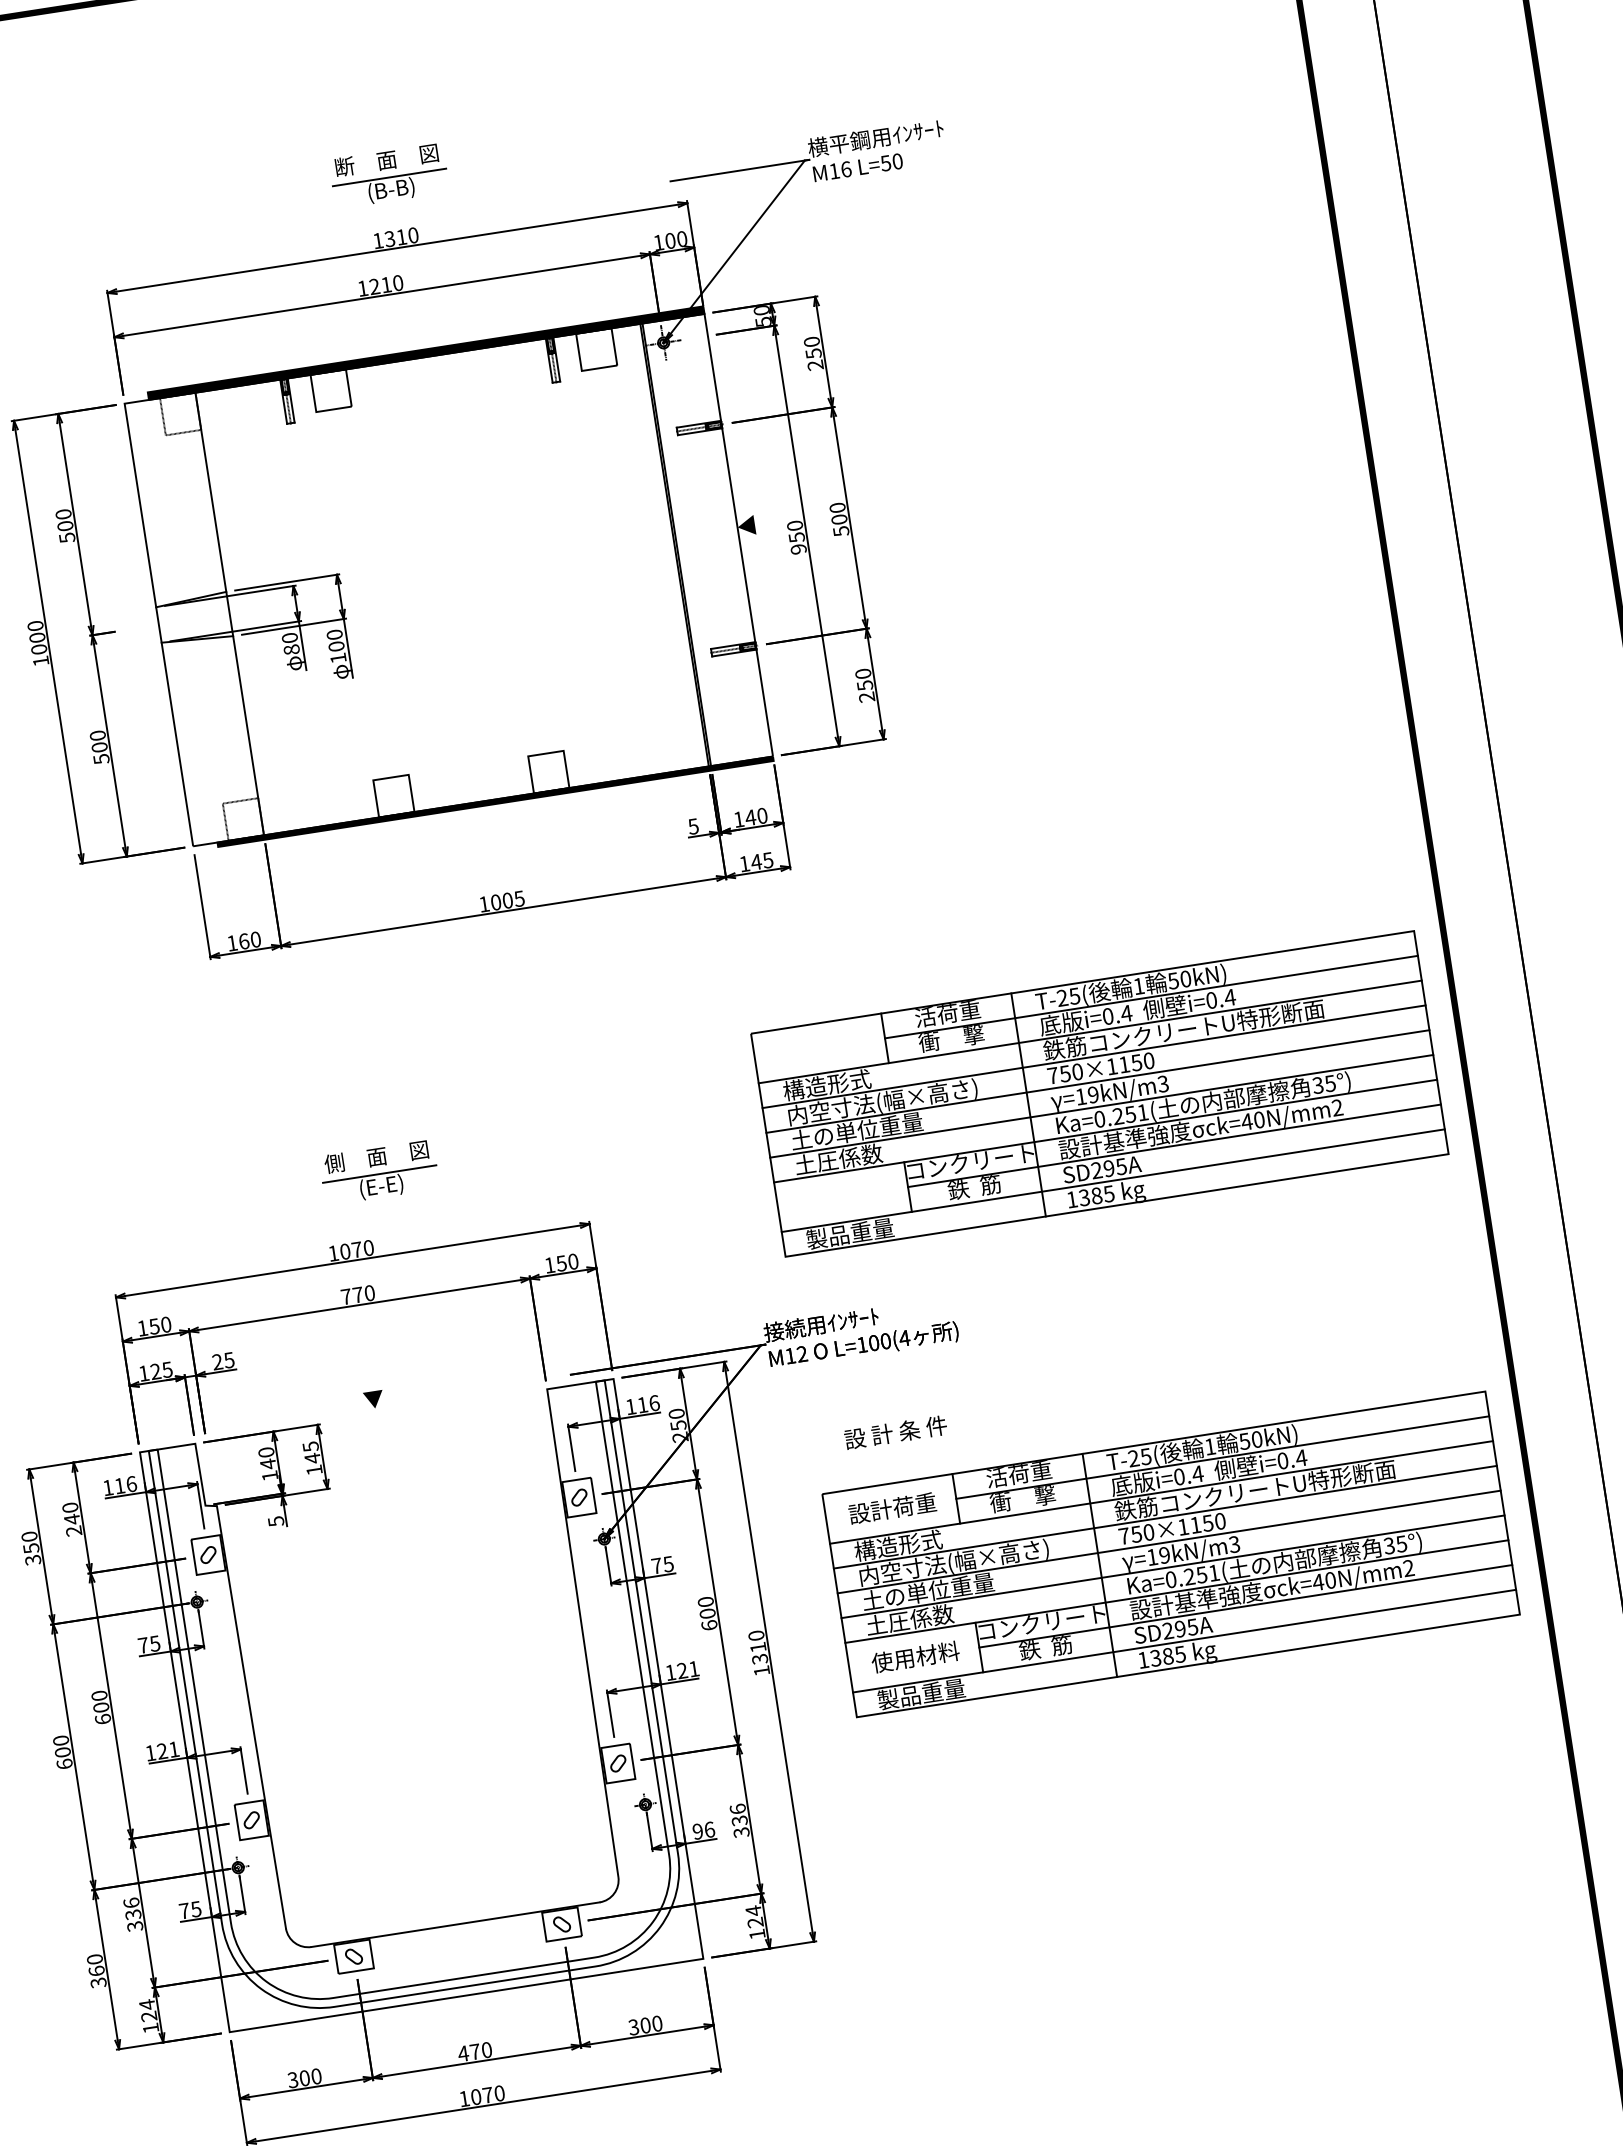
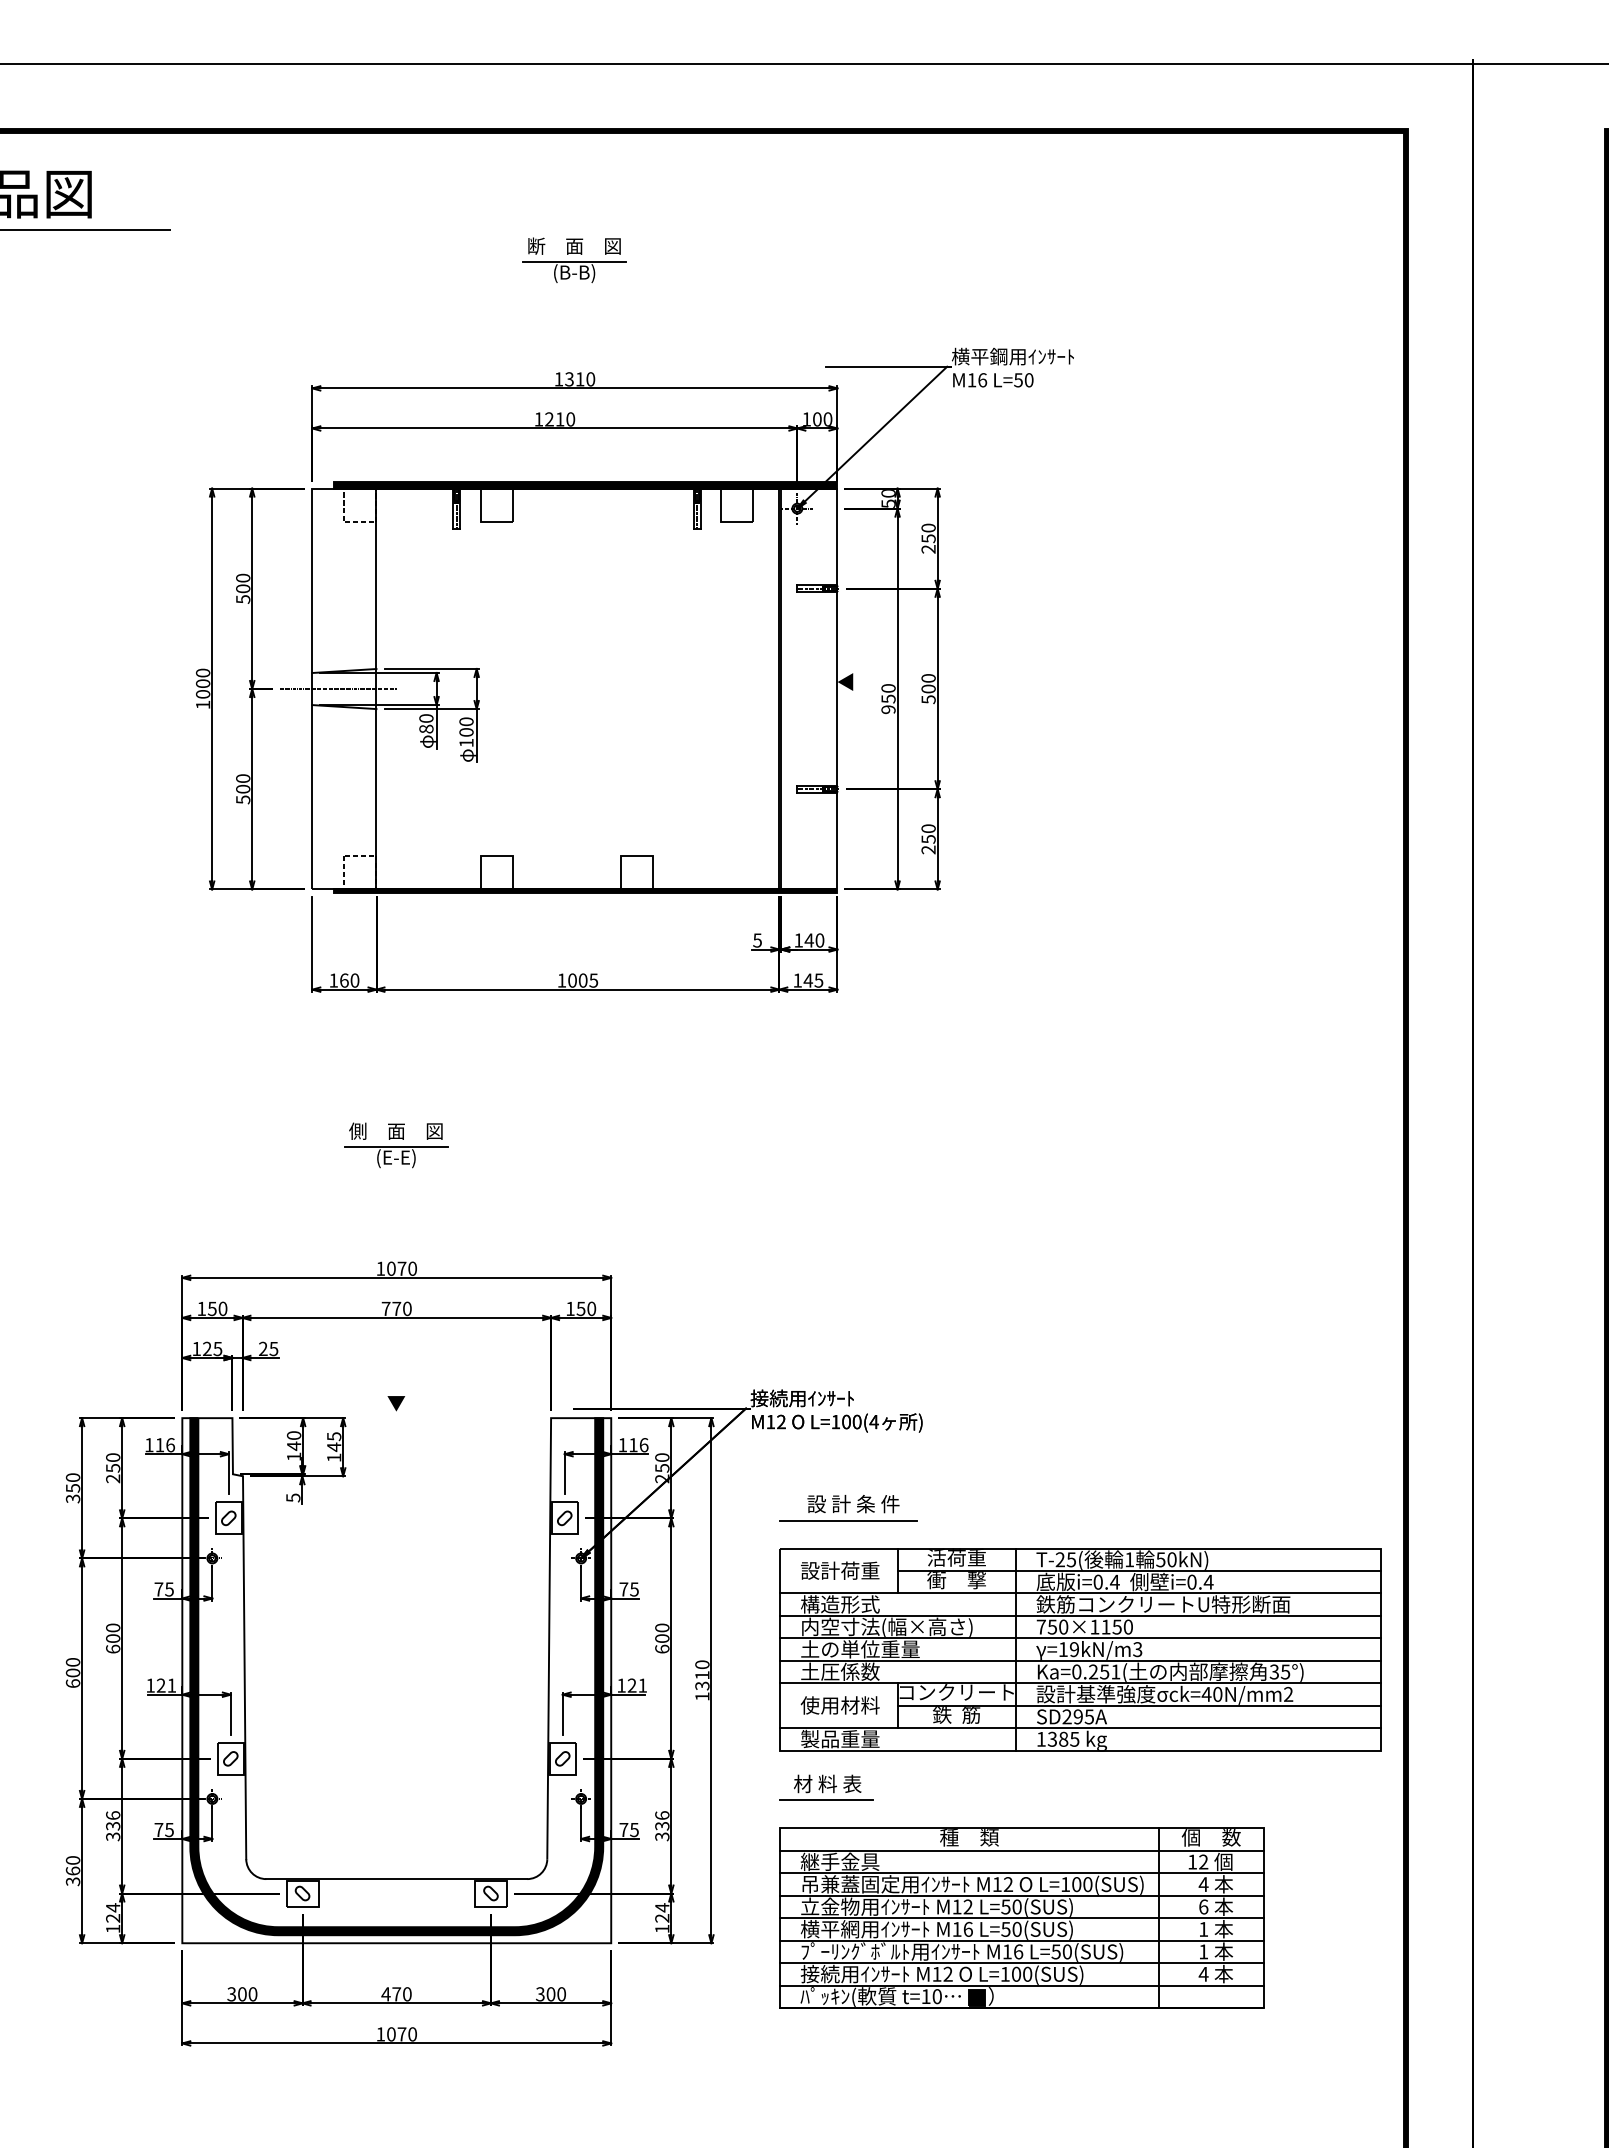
part: (389, 176) -> (574, 260), moved
line: (187, 621) -> (338, 689), added
part: (1100, 1093) -> (1080, 1232), removed
part: (379, 1172) -> (396, 1145), moved
line: (893, 1451) -> (848, 1520), added
text: (72, 1519) -> (113, 1468), 240 -> 250
fill: (420, 1701) -> (396, 1676), added
part: (914, 1750) -> (826, 1787), added
text: (702, 1830) -> (628, 1829), 96 -> 75
part: (1152, 1860) -> (1021, 1917), added

